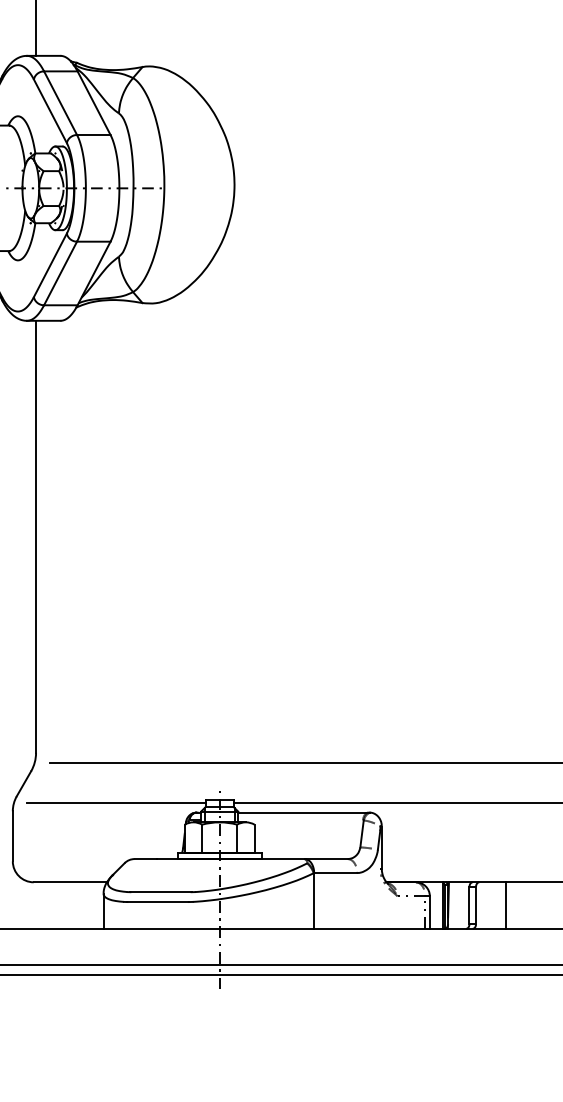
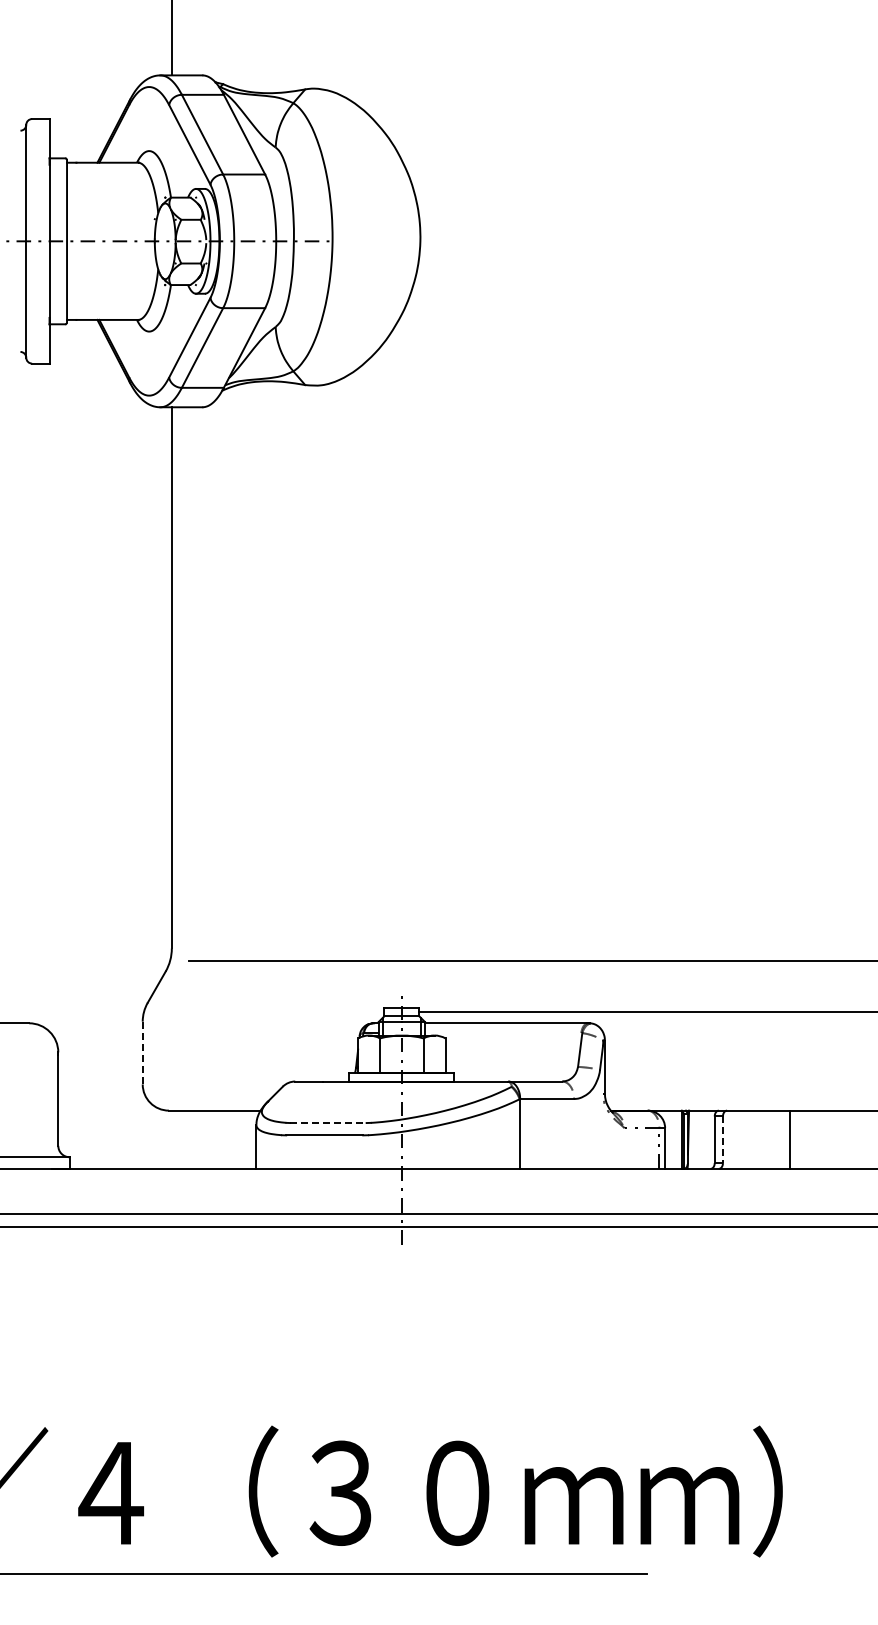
line: (116, 803) -> (272, 1011), removed
line: (12, 836) -> (142, 1053), solid -> dashed
line: (161, 892) -> (328, 1123), solid -> dashed
line: (506, 905) -> (790, 1139), moved
line: (475, 906) -> (722, 1140), solid -> dashed

